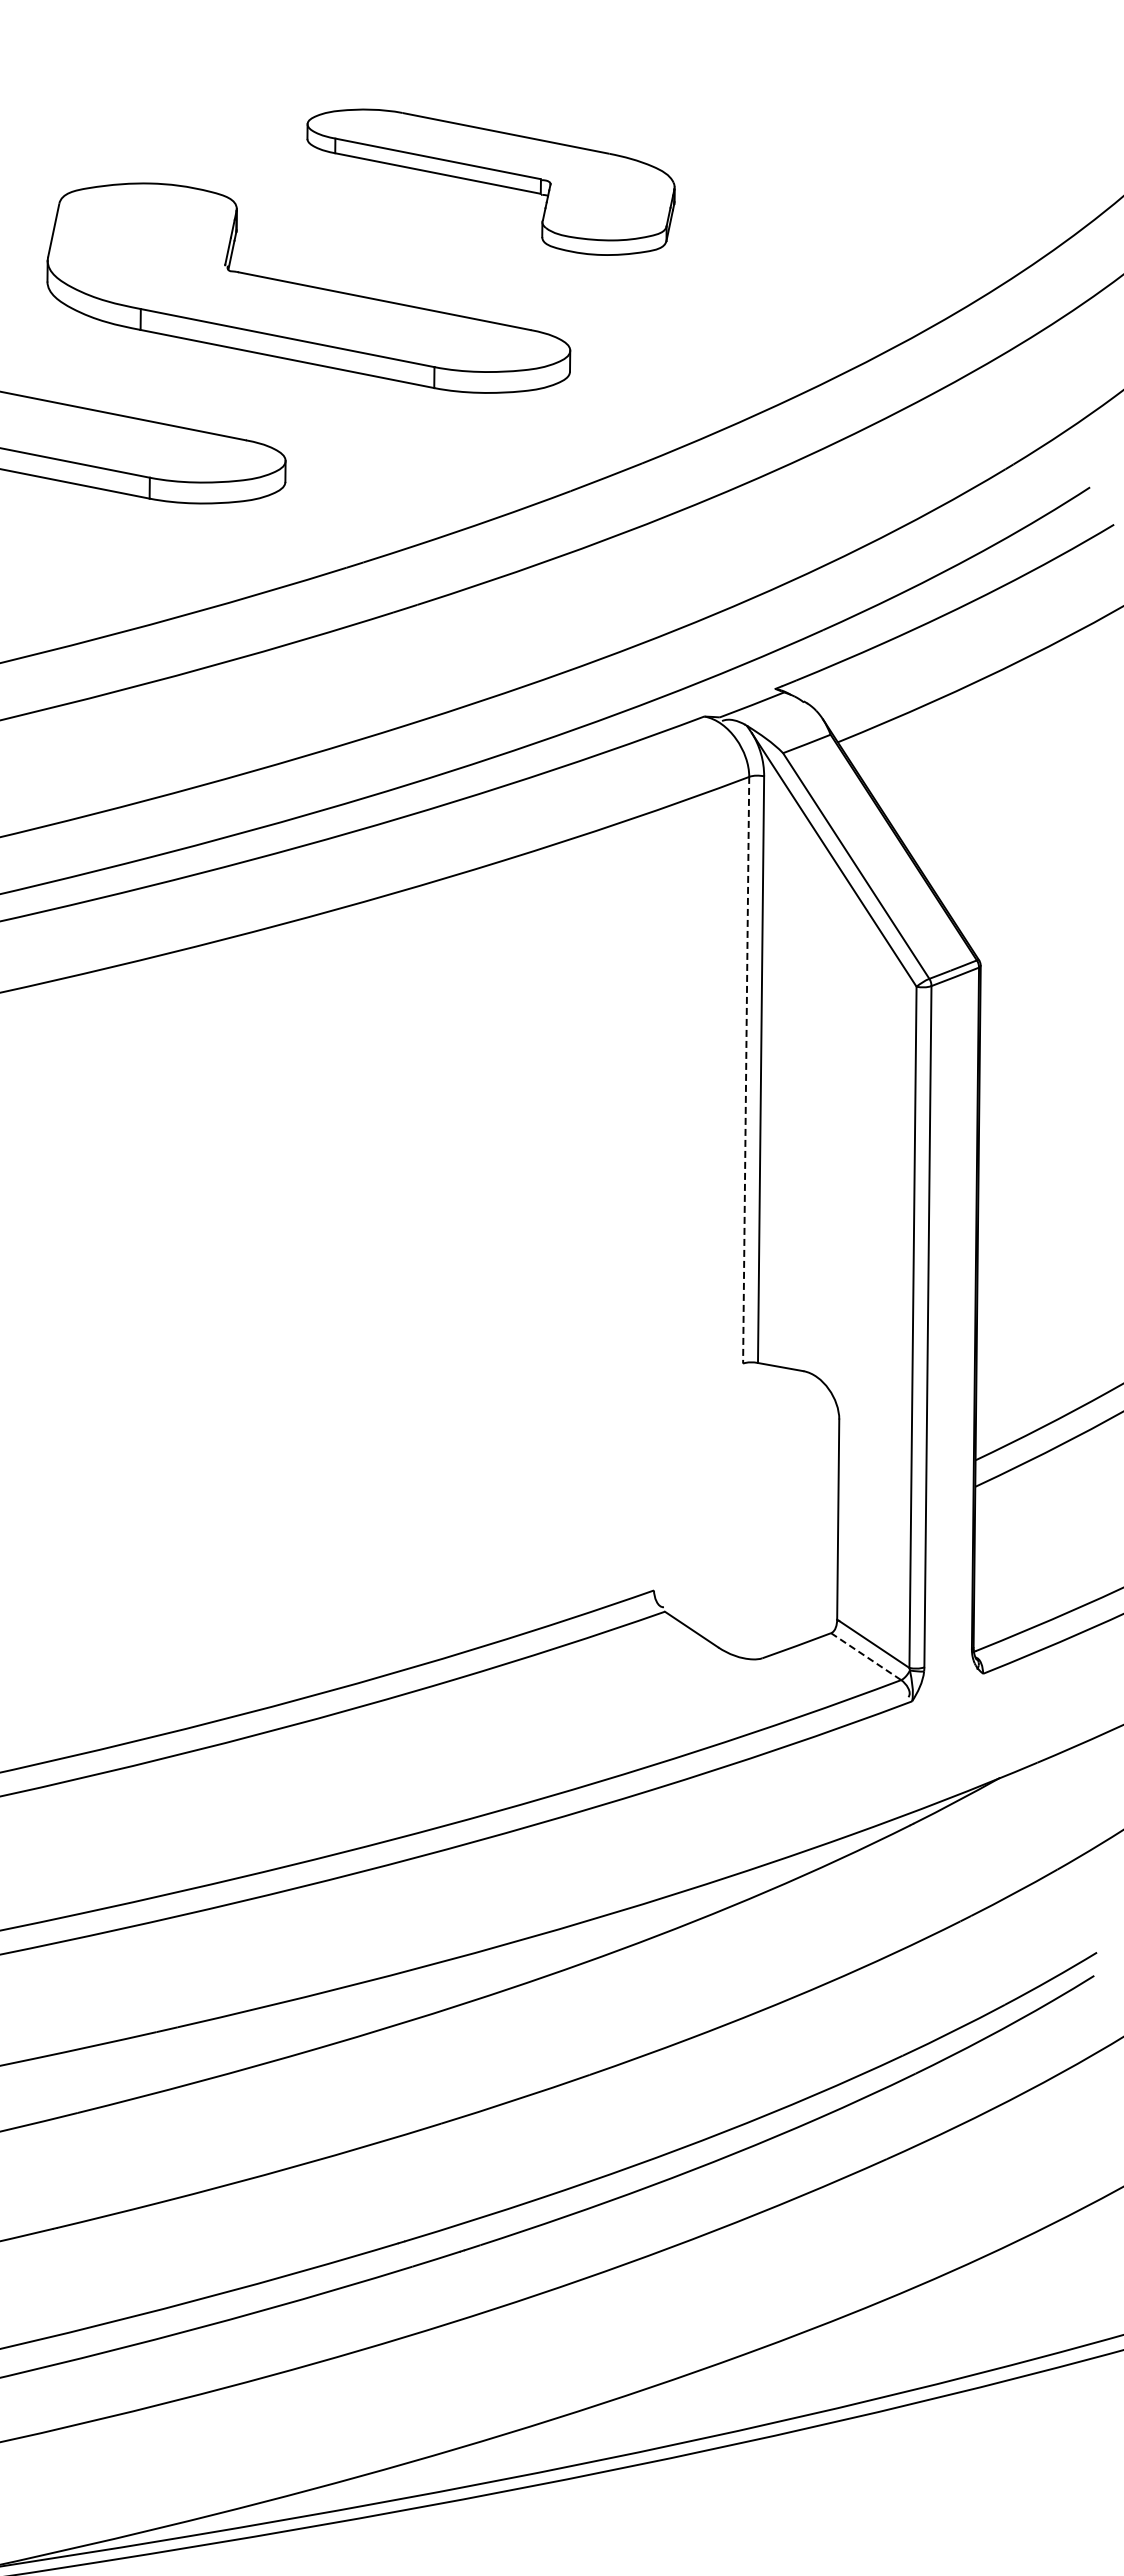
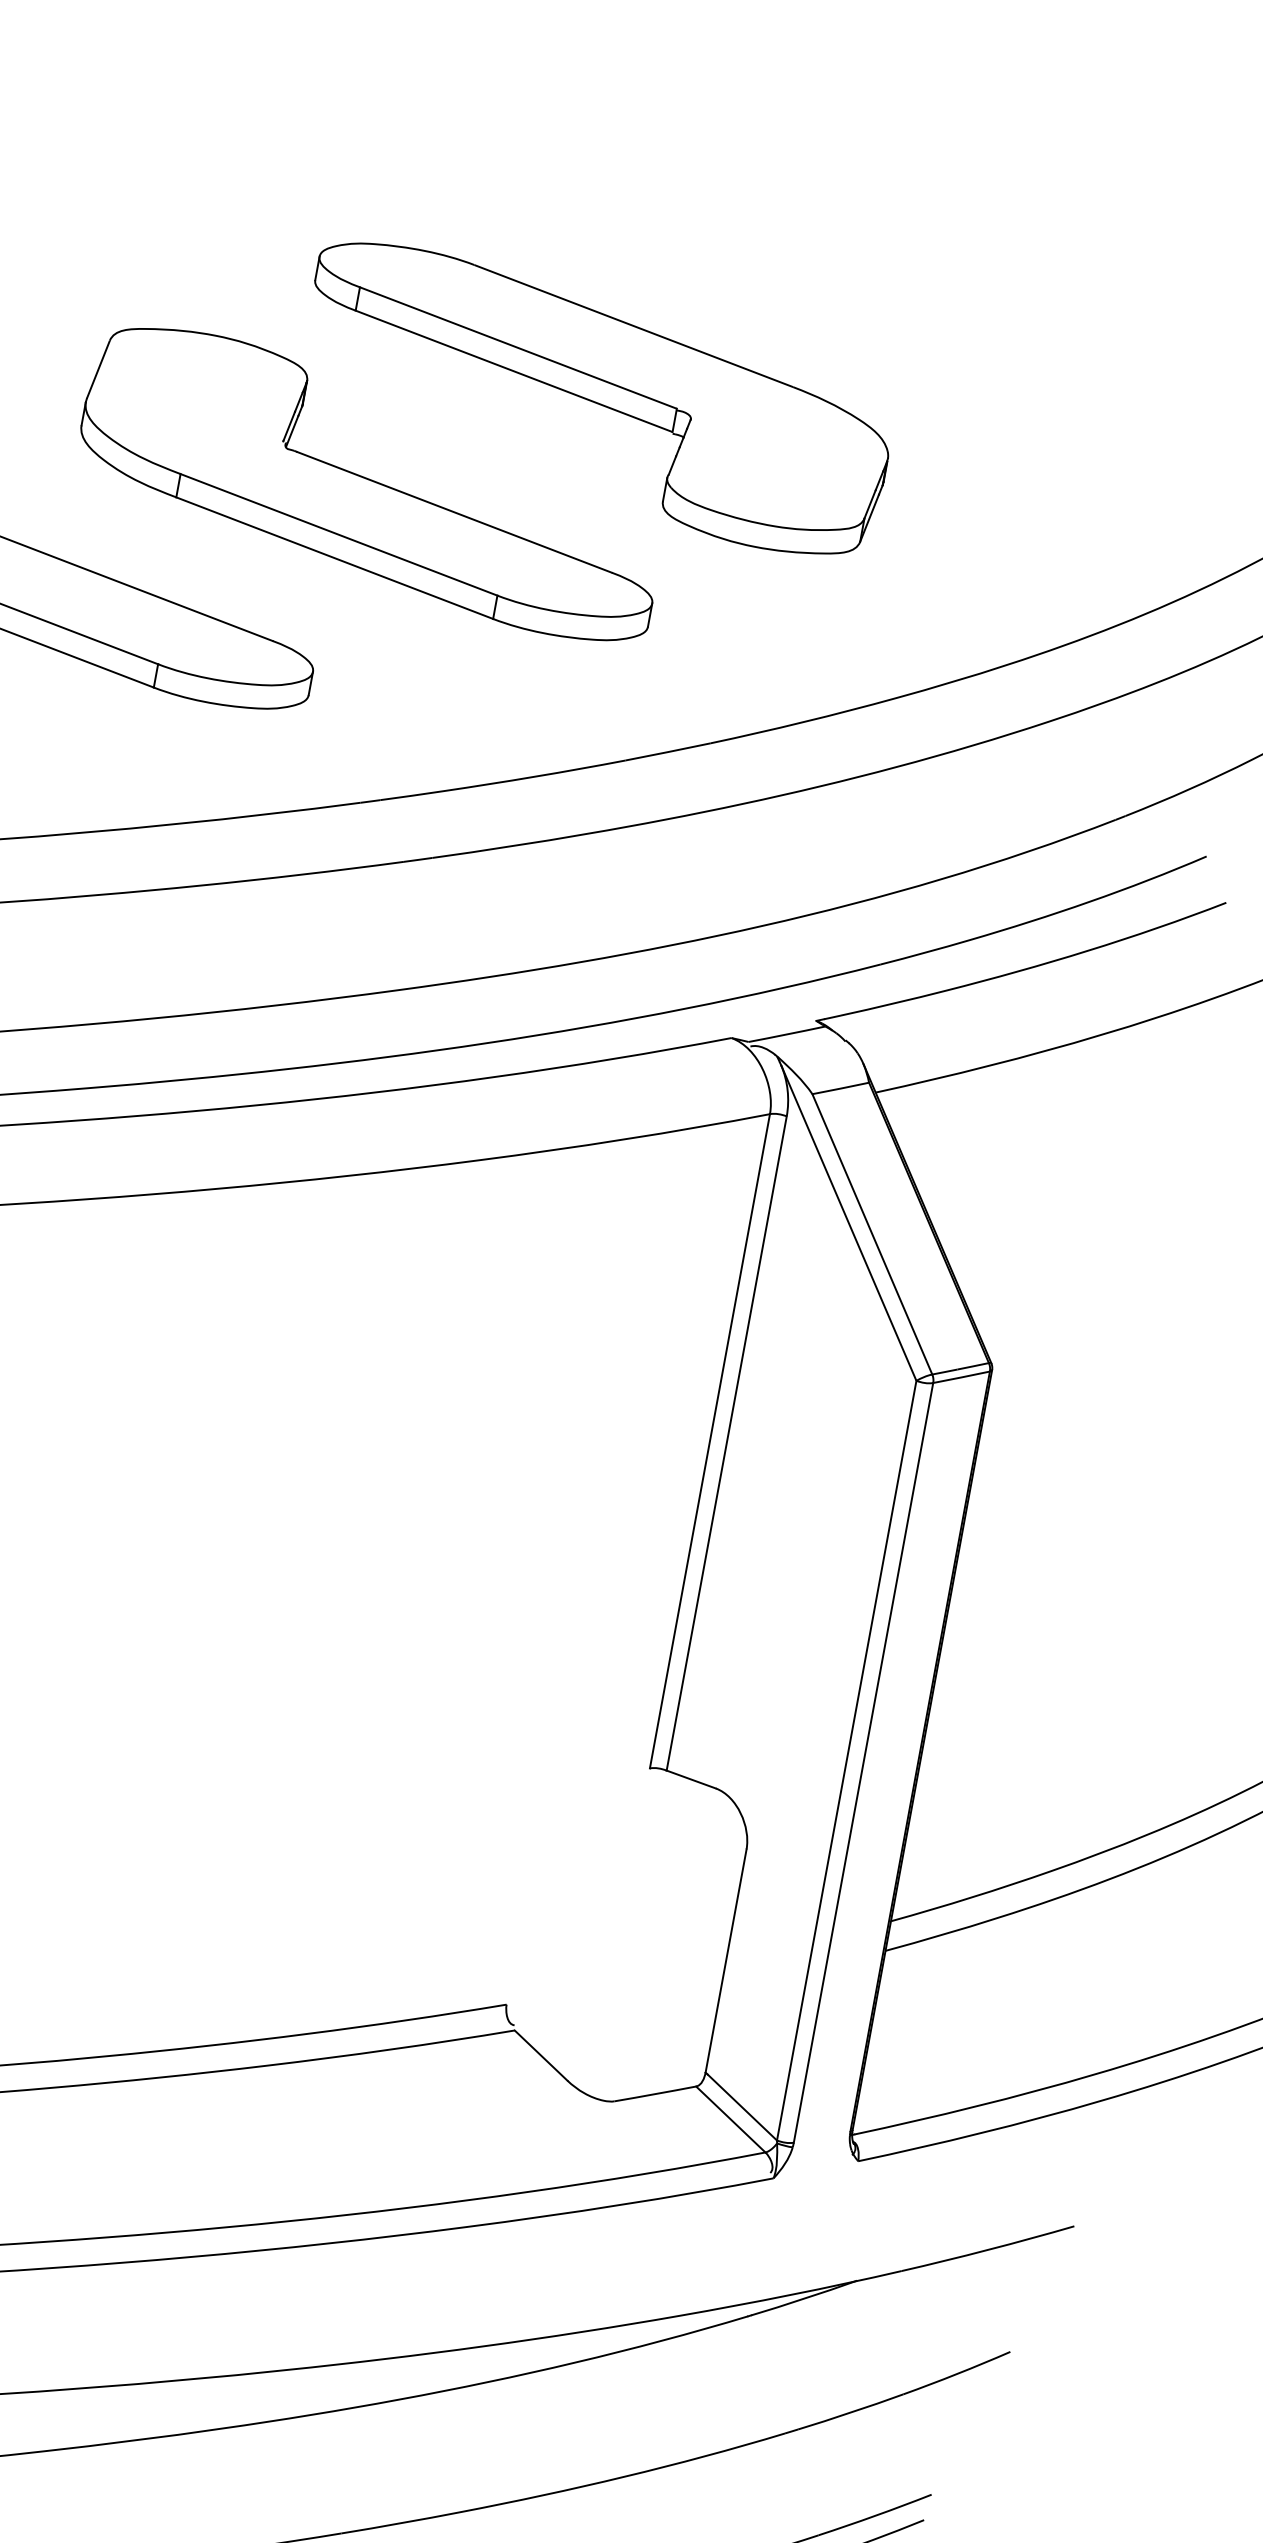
part: (490, 182) -> (595, 400), size x1.43
line: (746, 1070) -> (710, 1441), dashed -> solid
line: (866, 1656) -> (731, 2119), dashed -> solid

